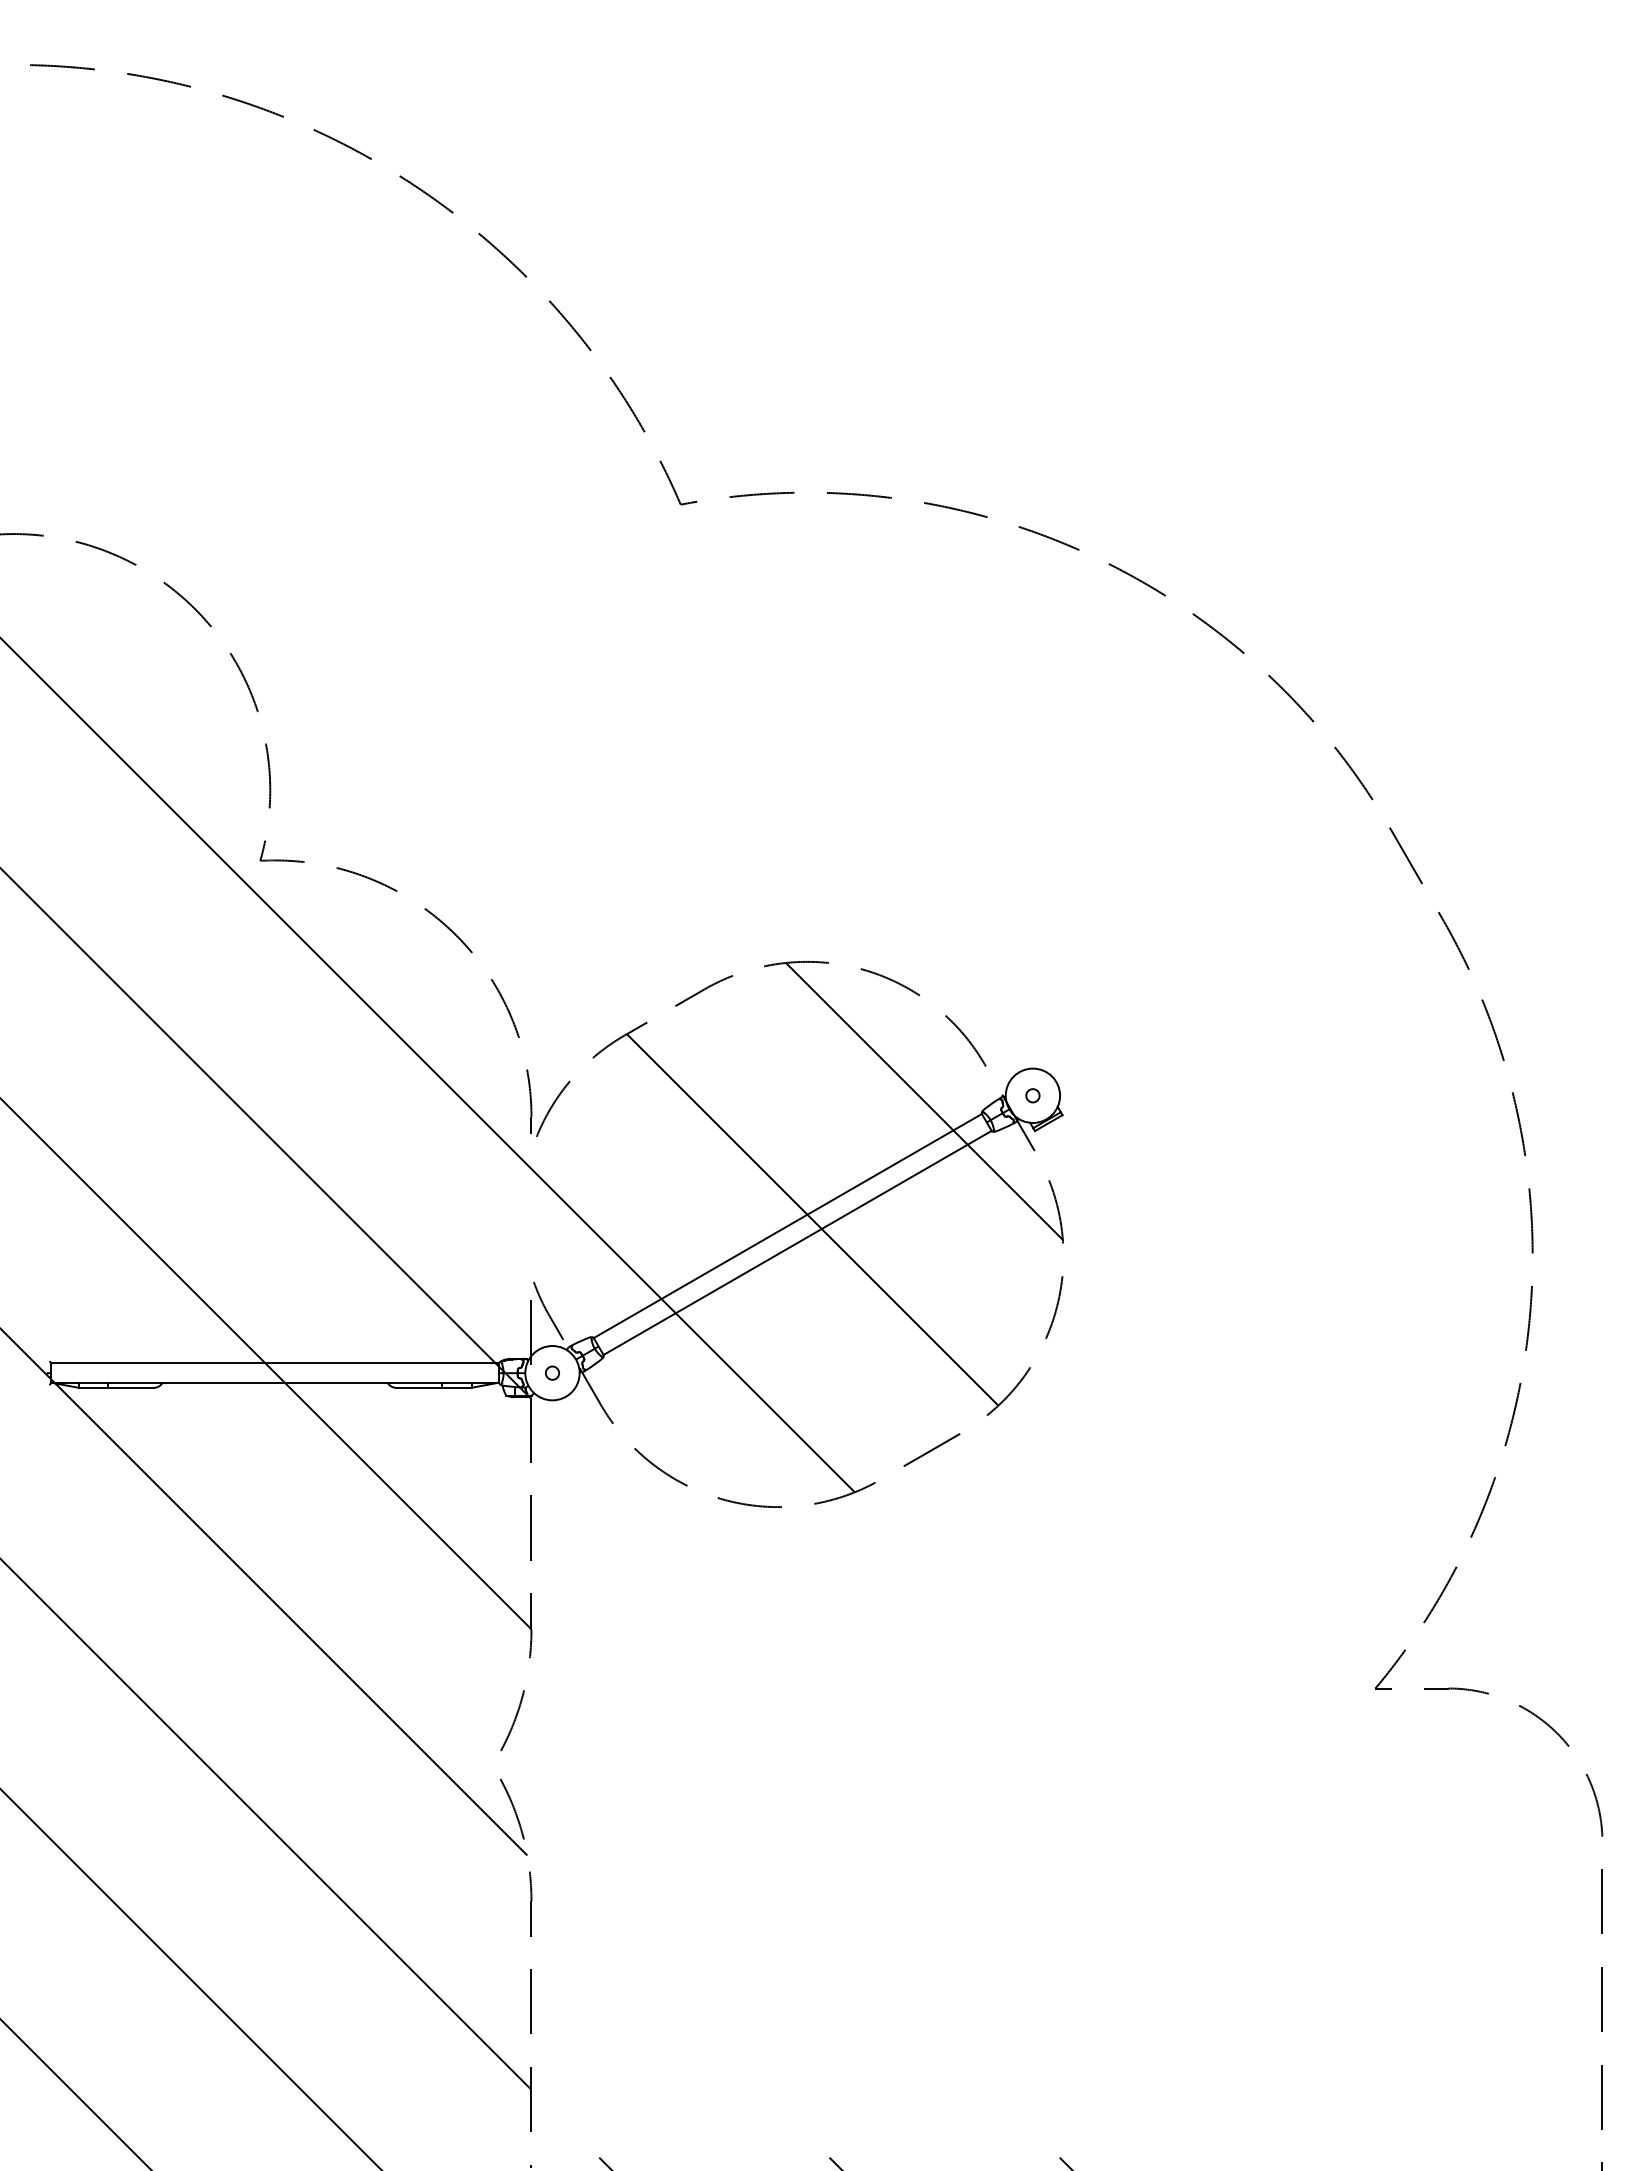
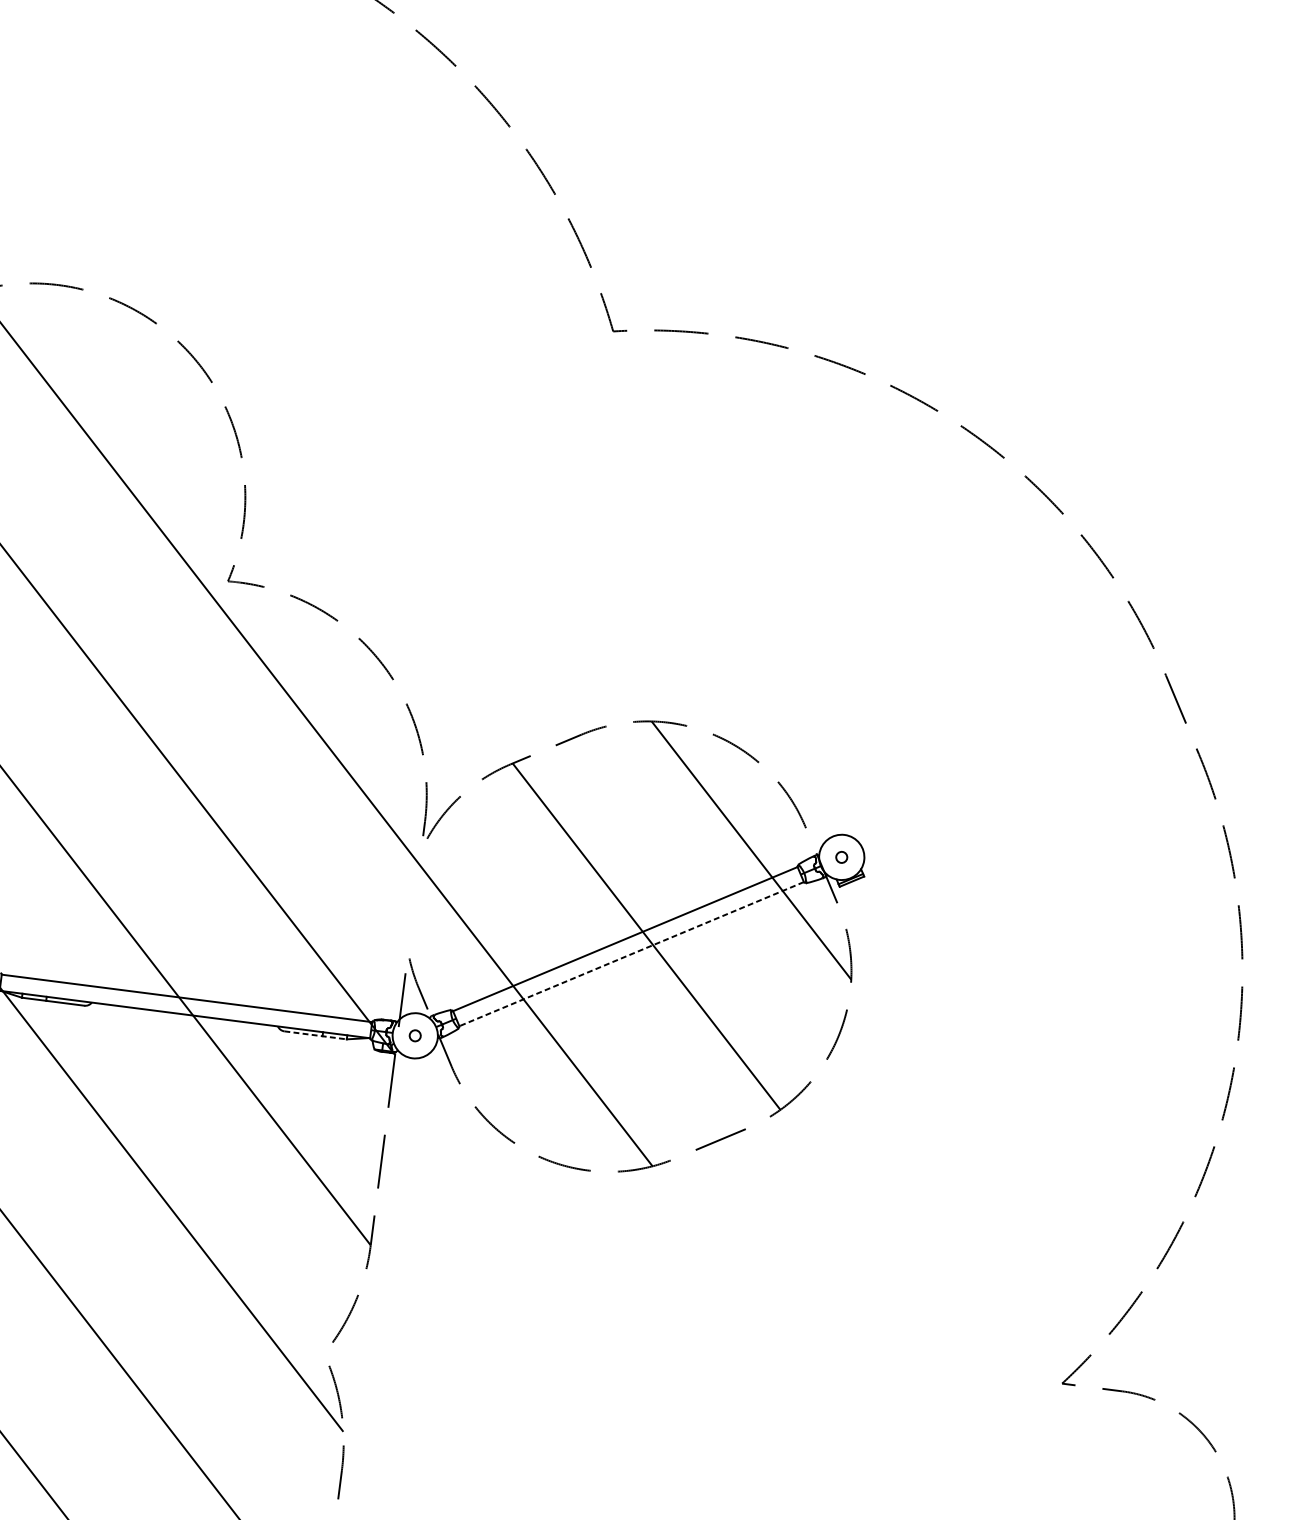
line: (797, 1243) -> (631, 954), solid -> dashed
line: (433, 1387) -> (315, 1035), solid -> dashed

